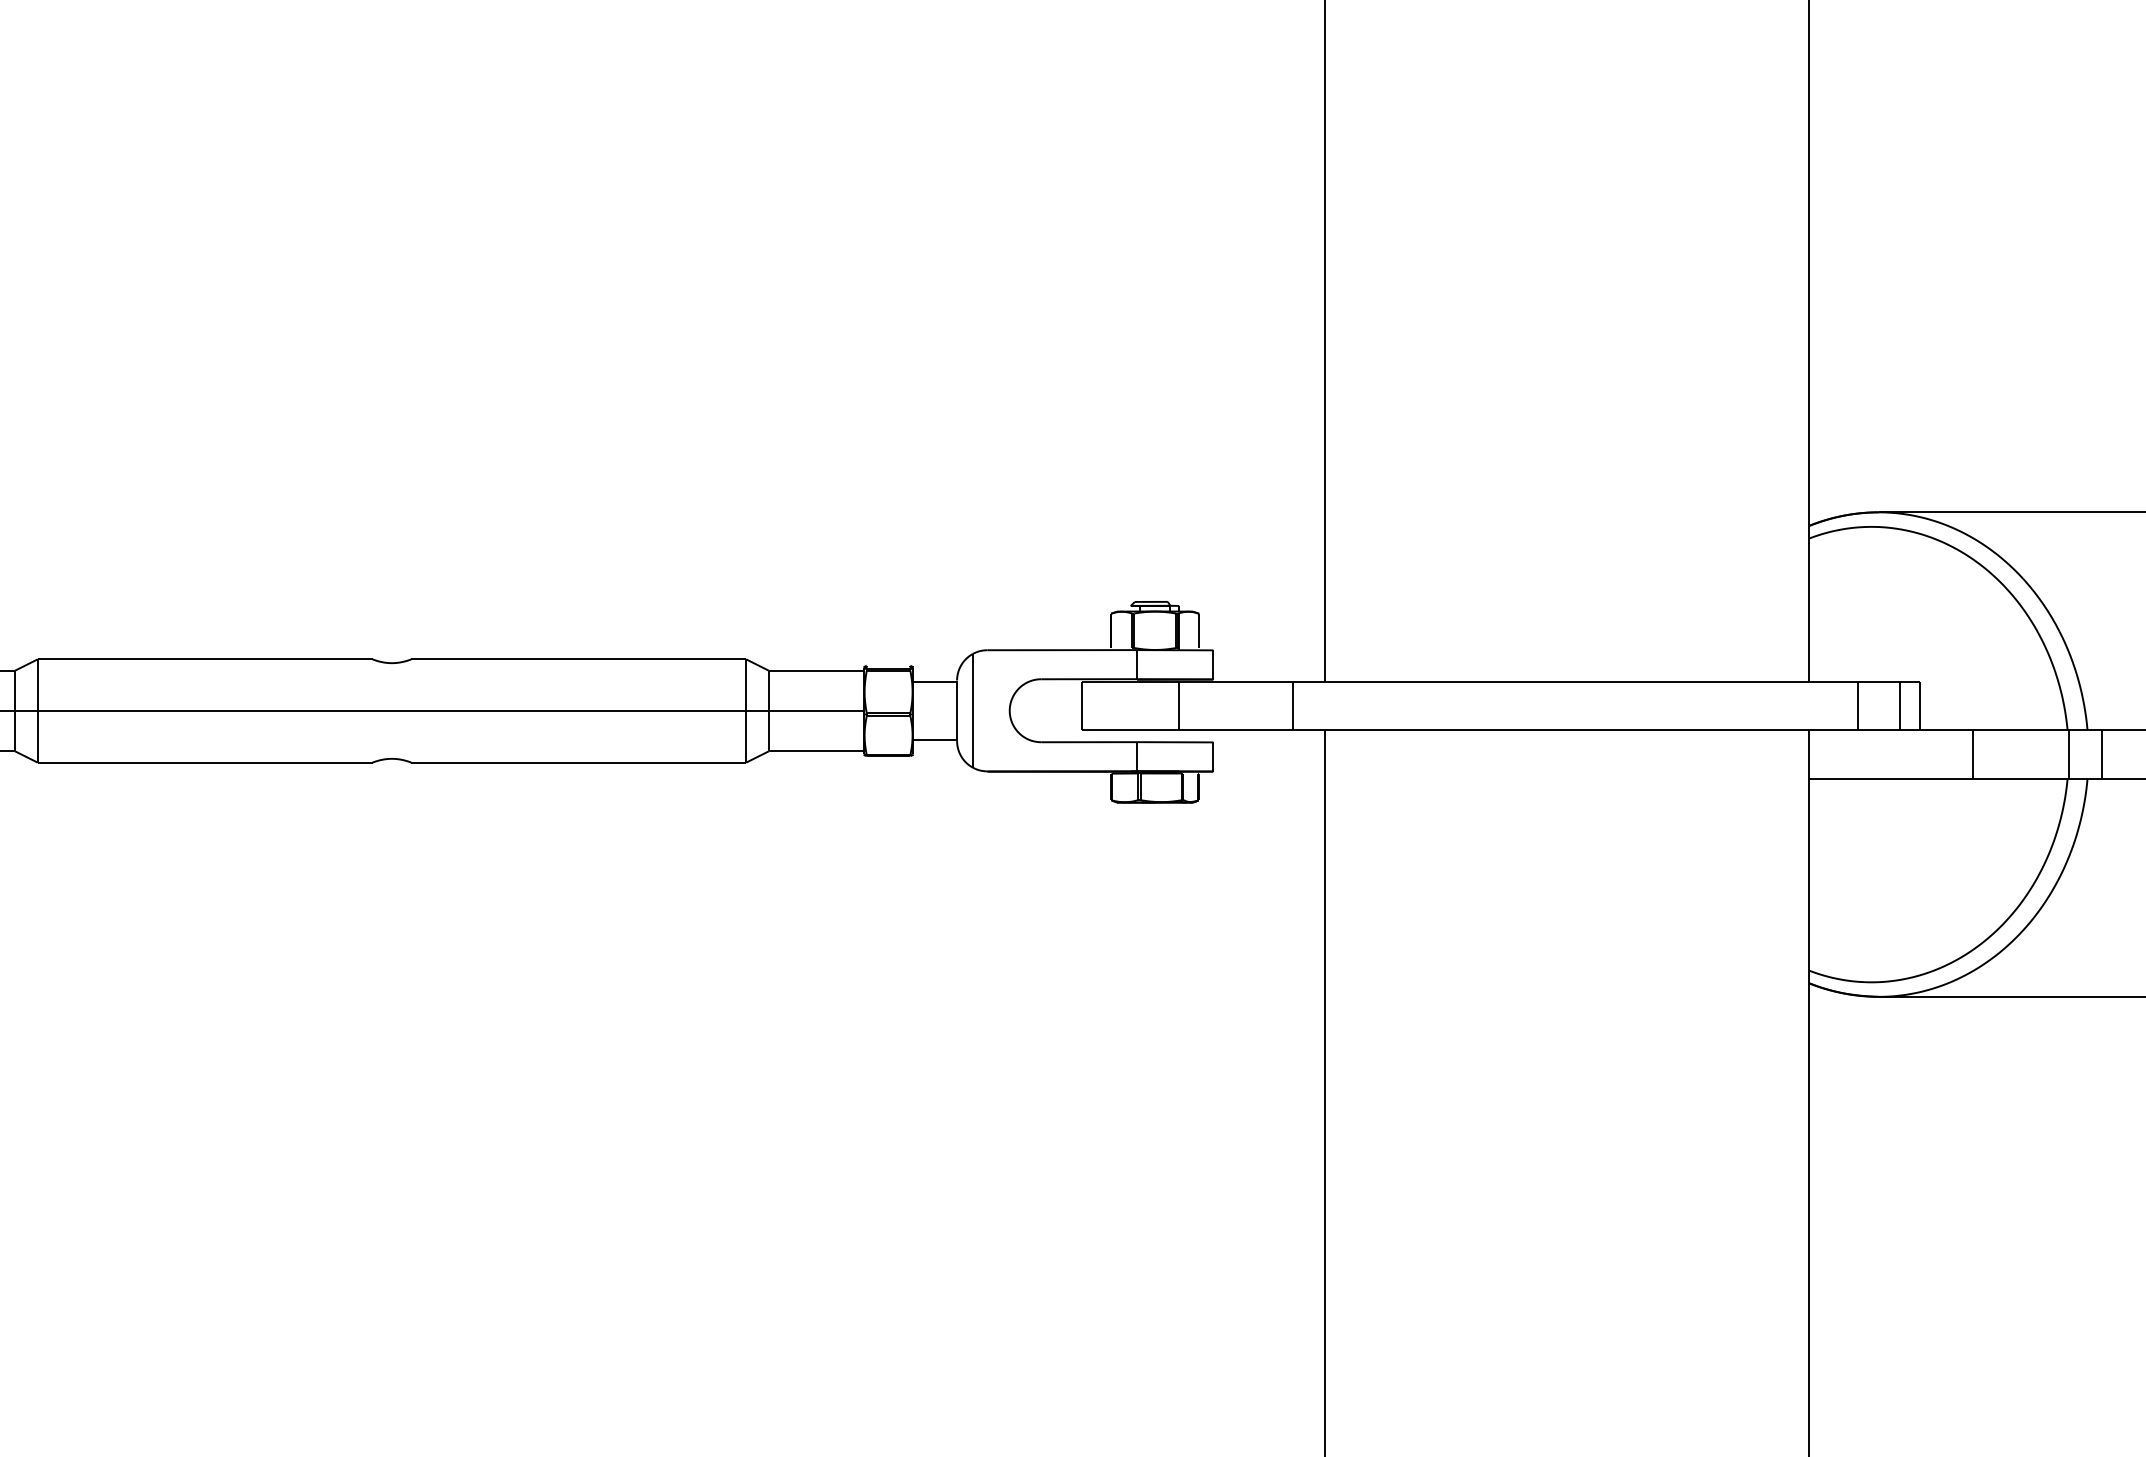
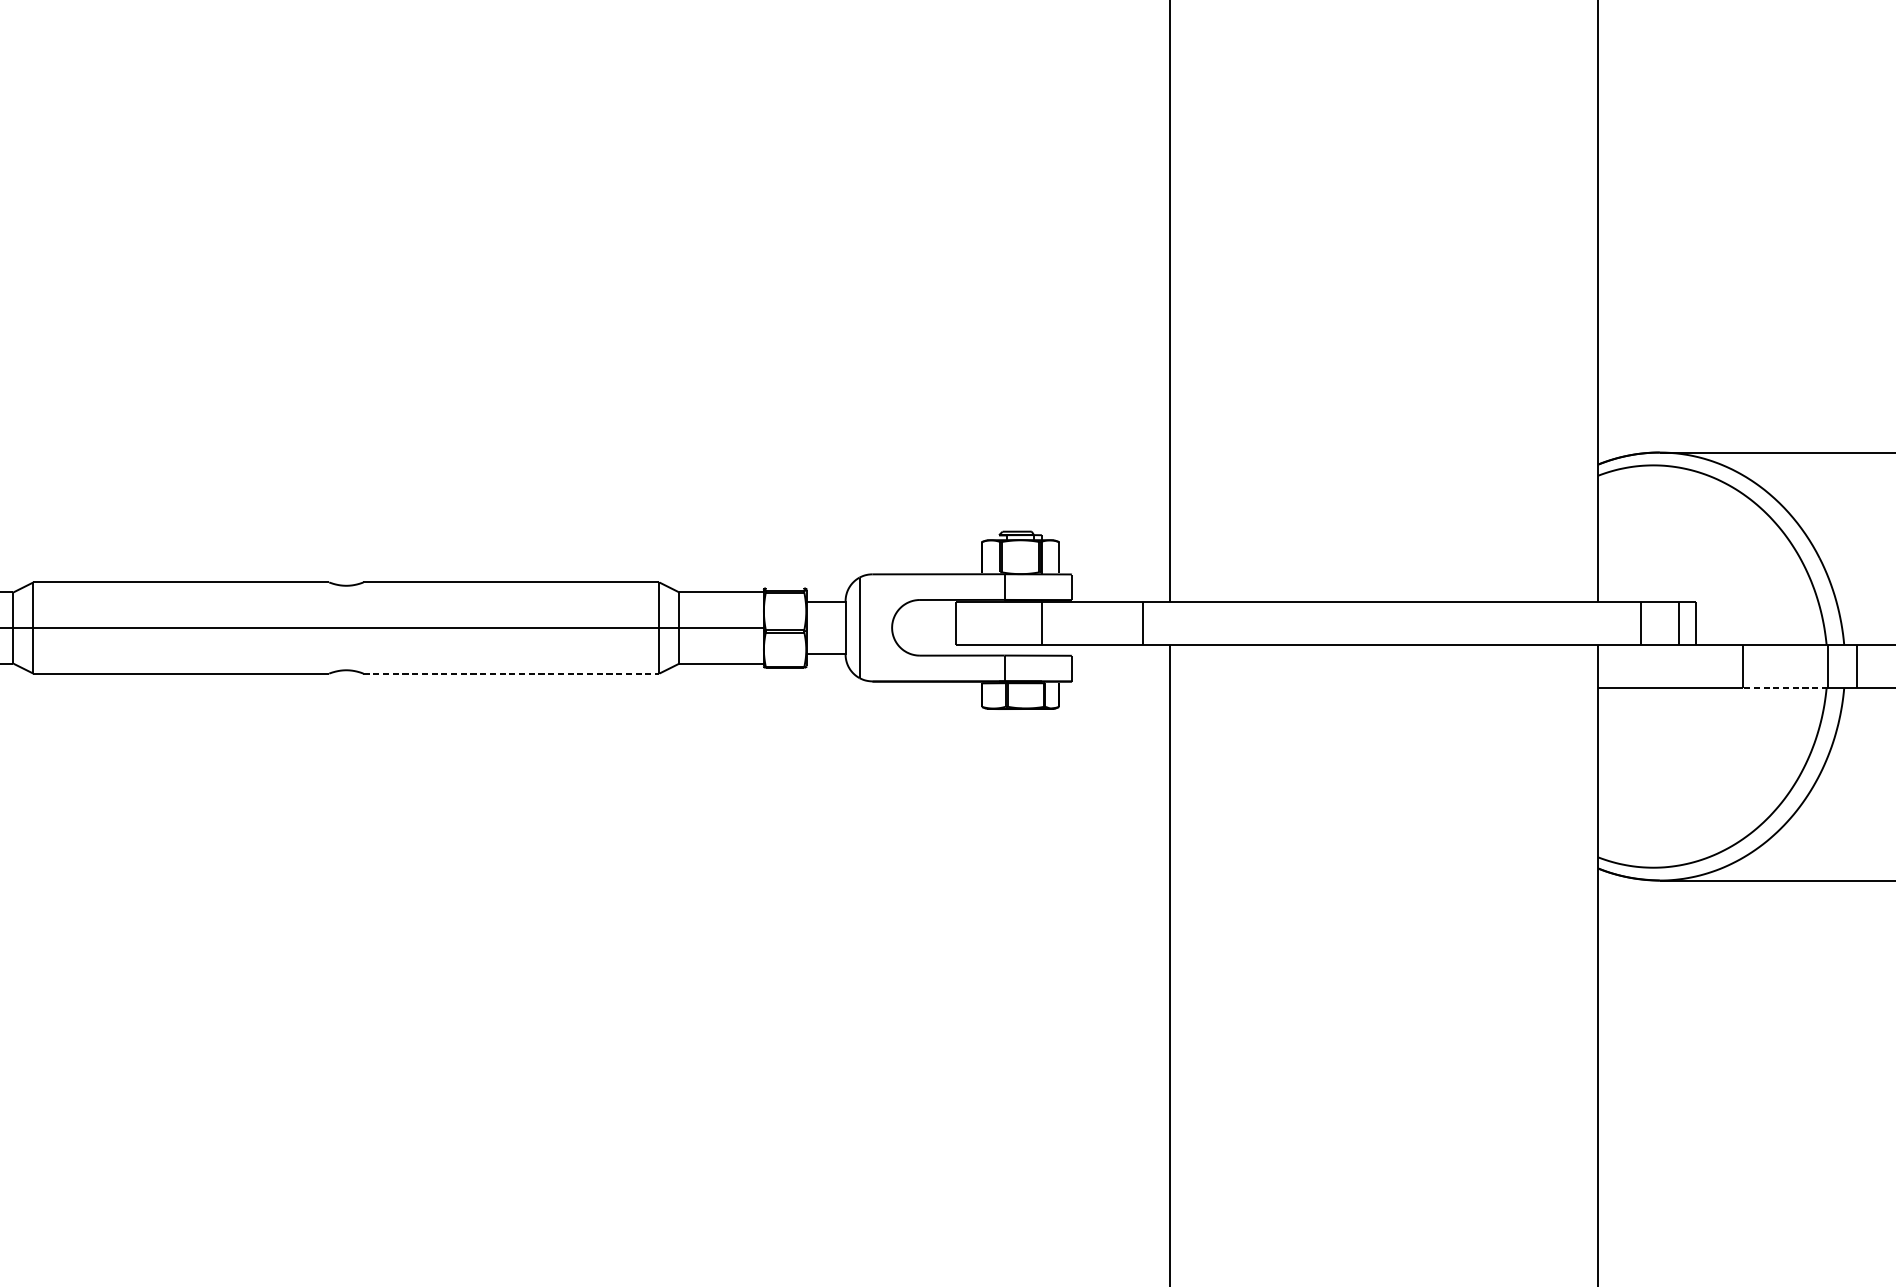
line: (579, 762) -> (512, 673), solid -> dashed
line: (2020, 778) -> (1785, 687), solid -> dashed

